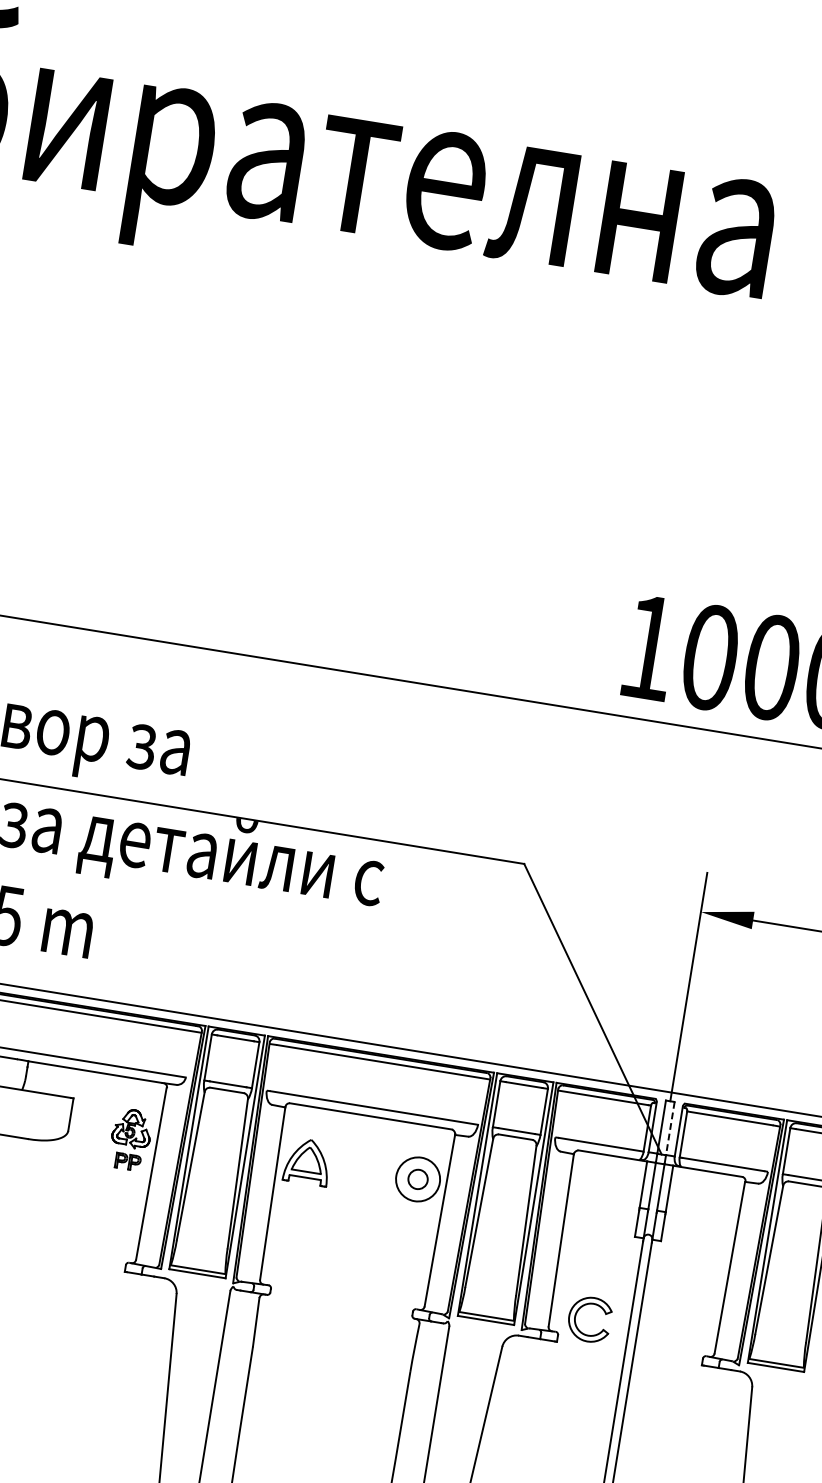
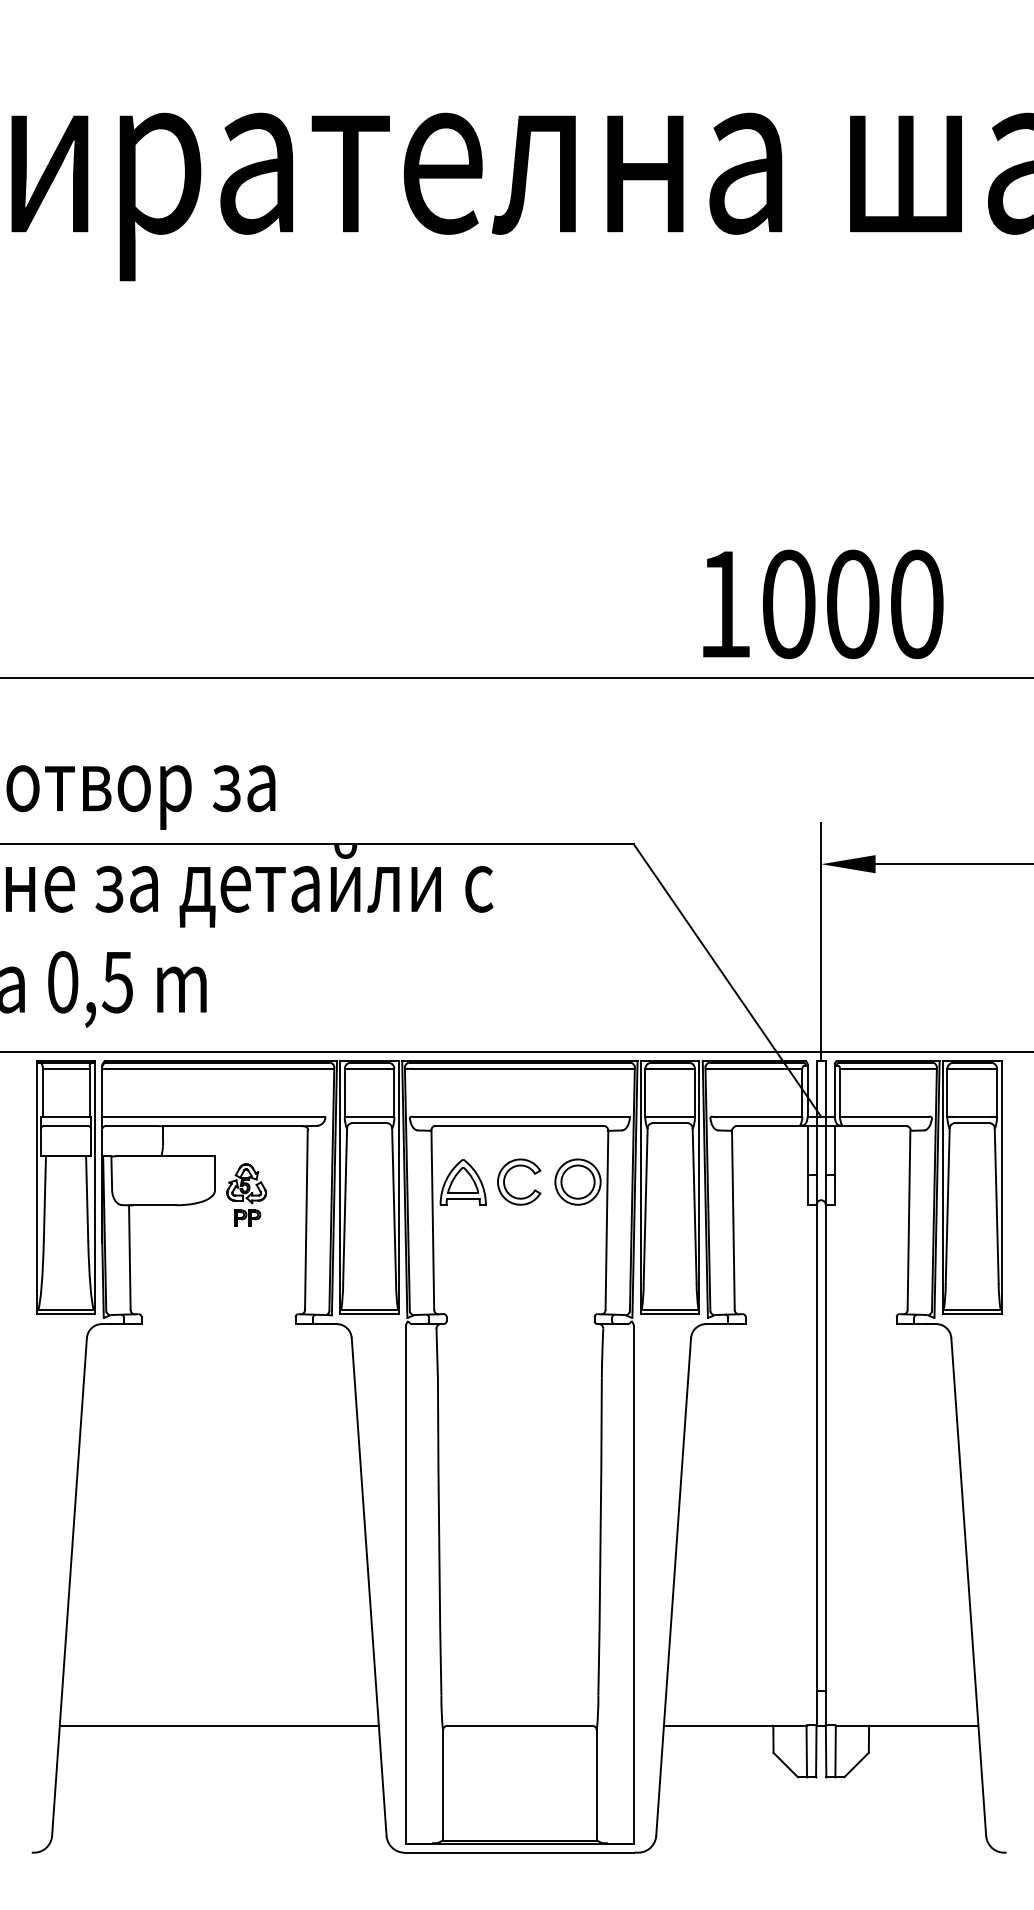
line: (670, 1128) -> (825, 1088), dashed -> solid
part: (130, 1139) -> (246, 1194), moved
circle: (417, 1178) -> (577, 1181), size x1.67
part: (581, 1307) -> (509, 1171), moved

